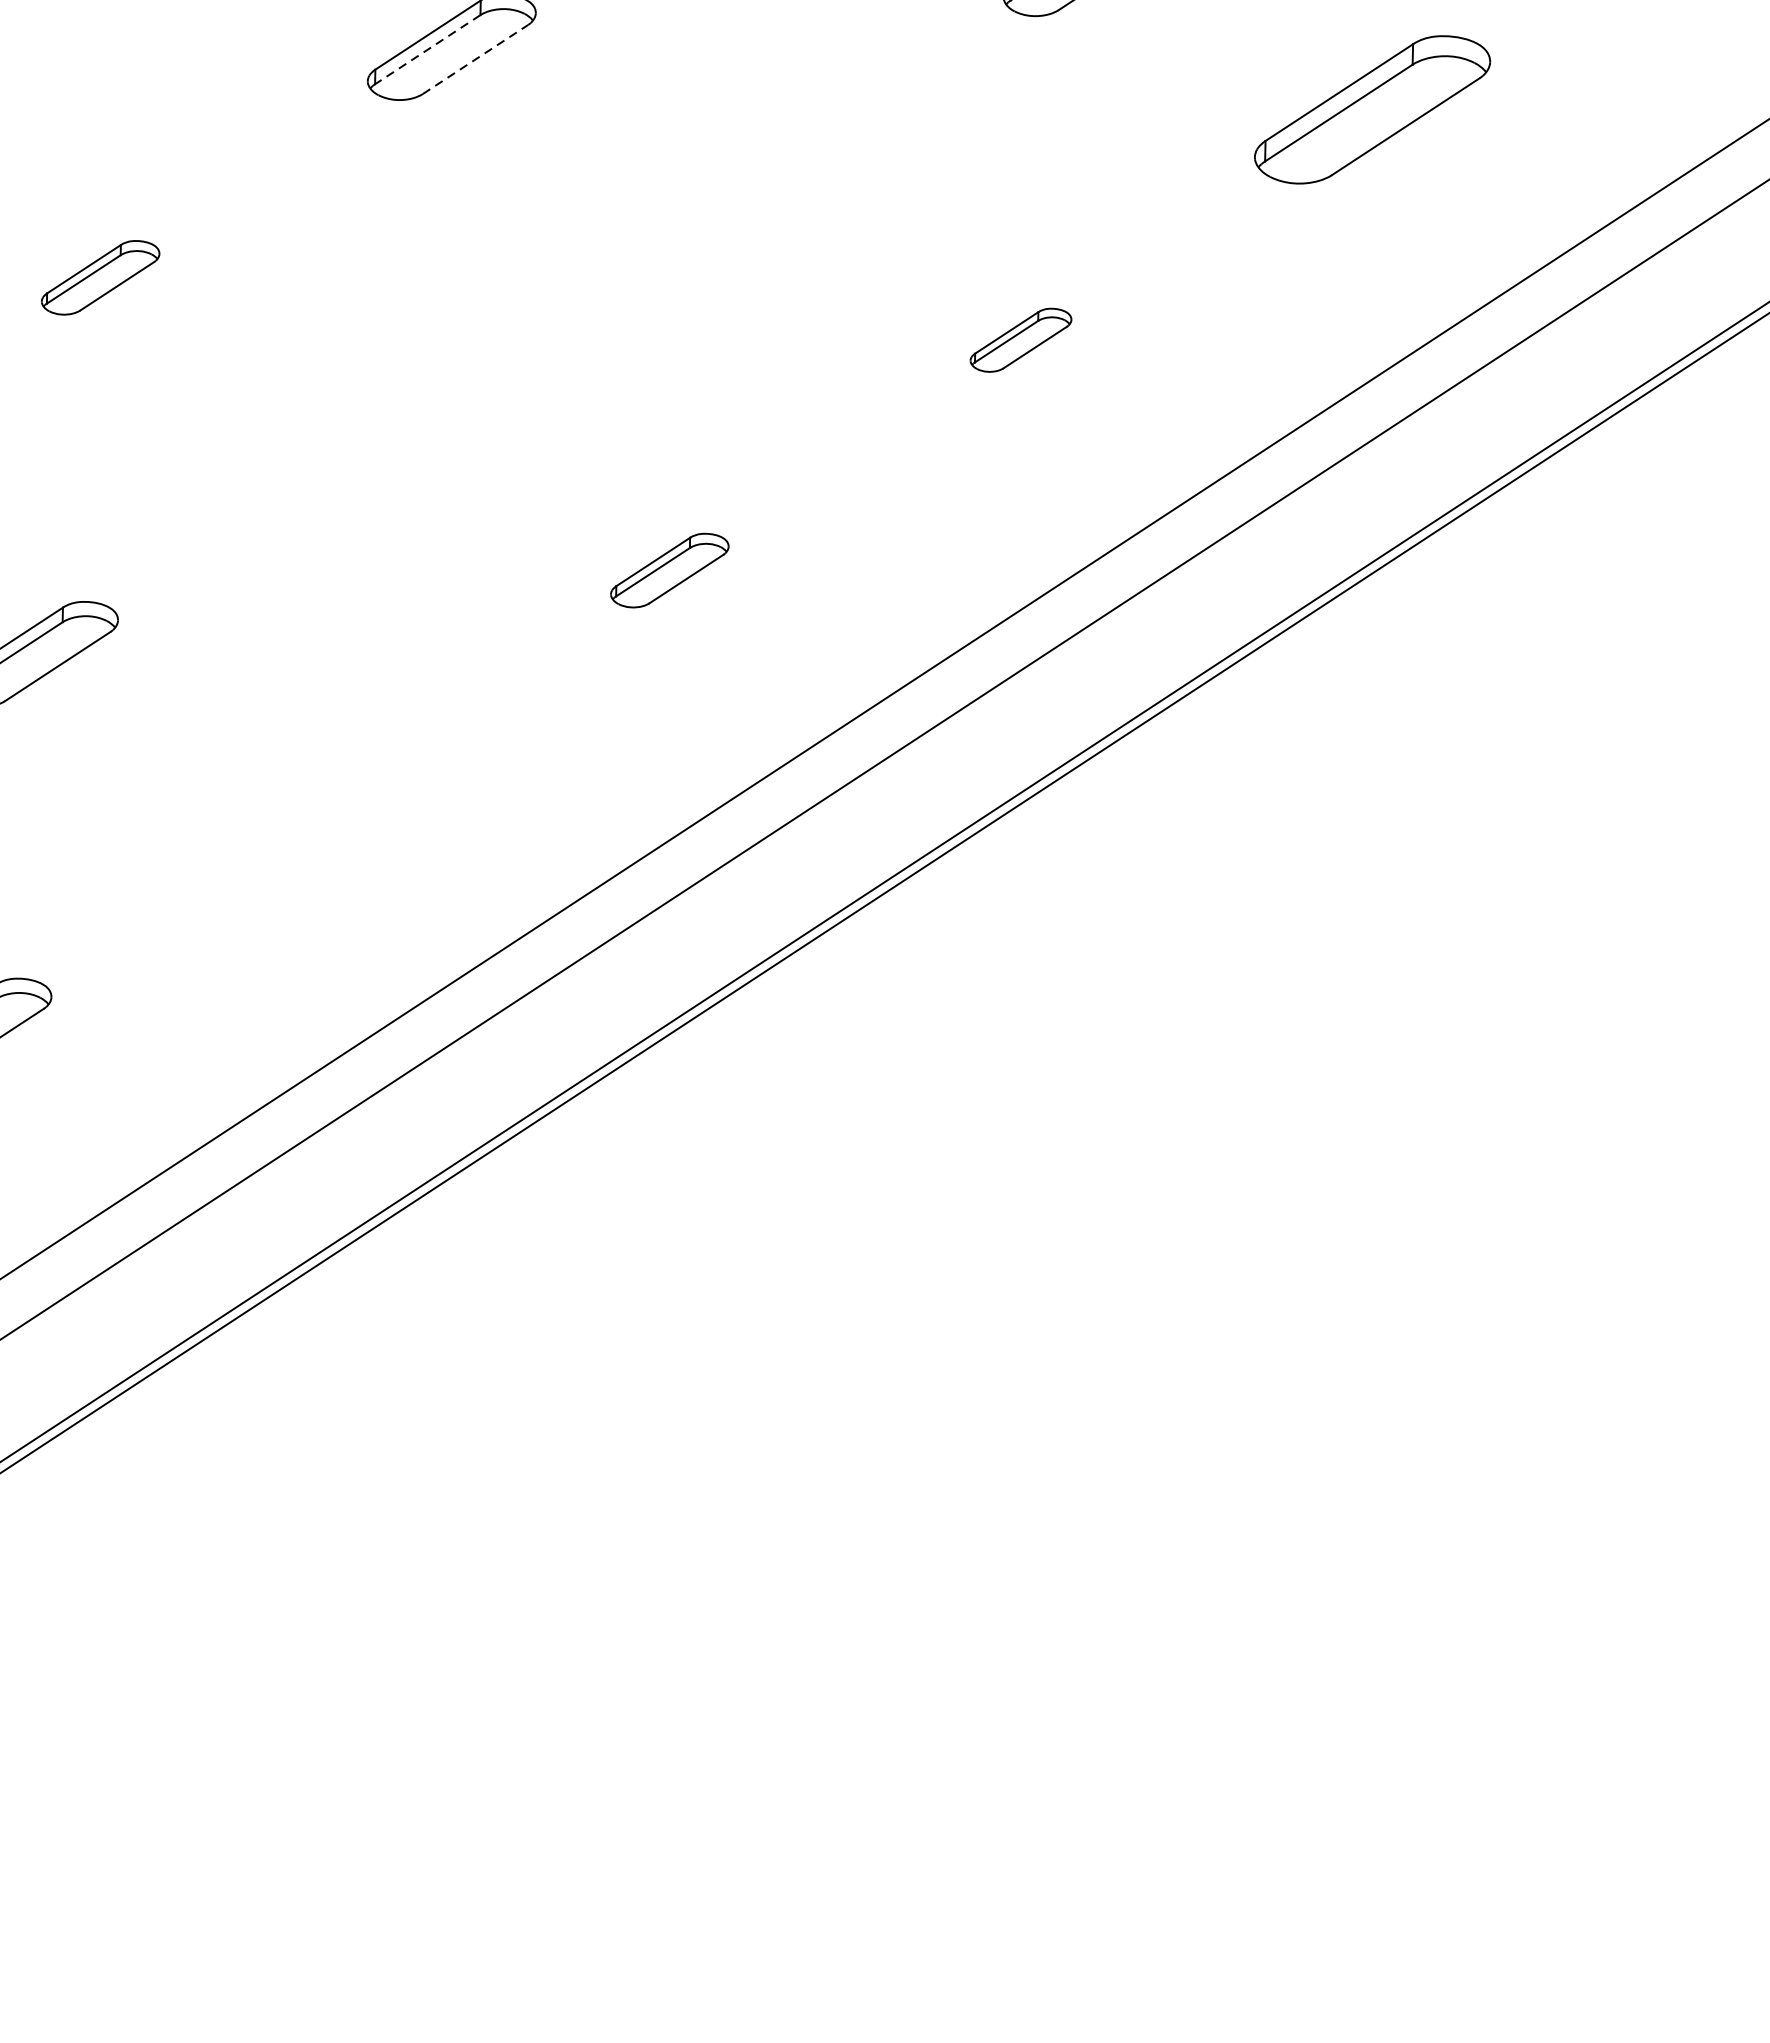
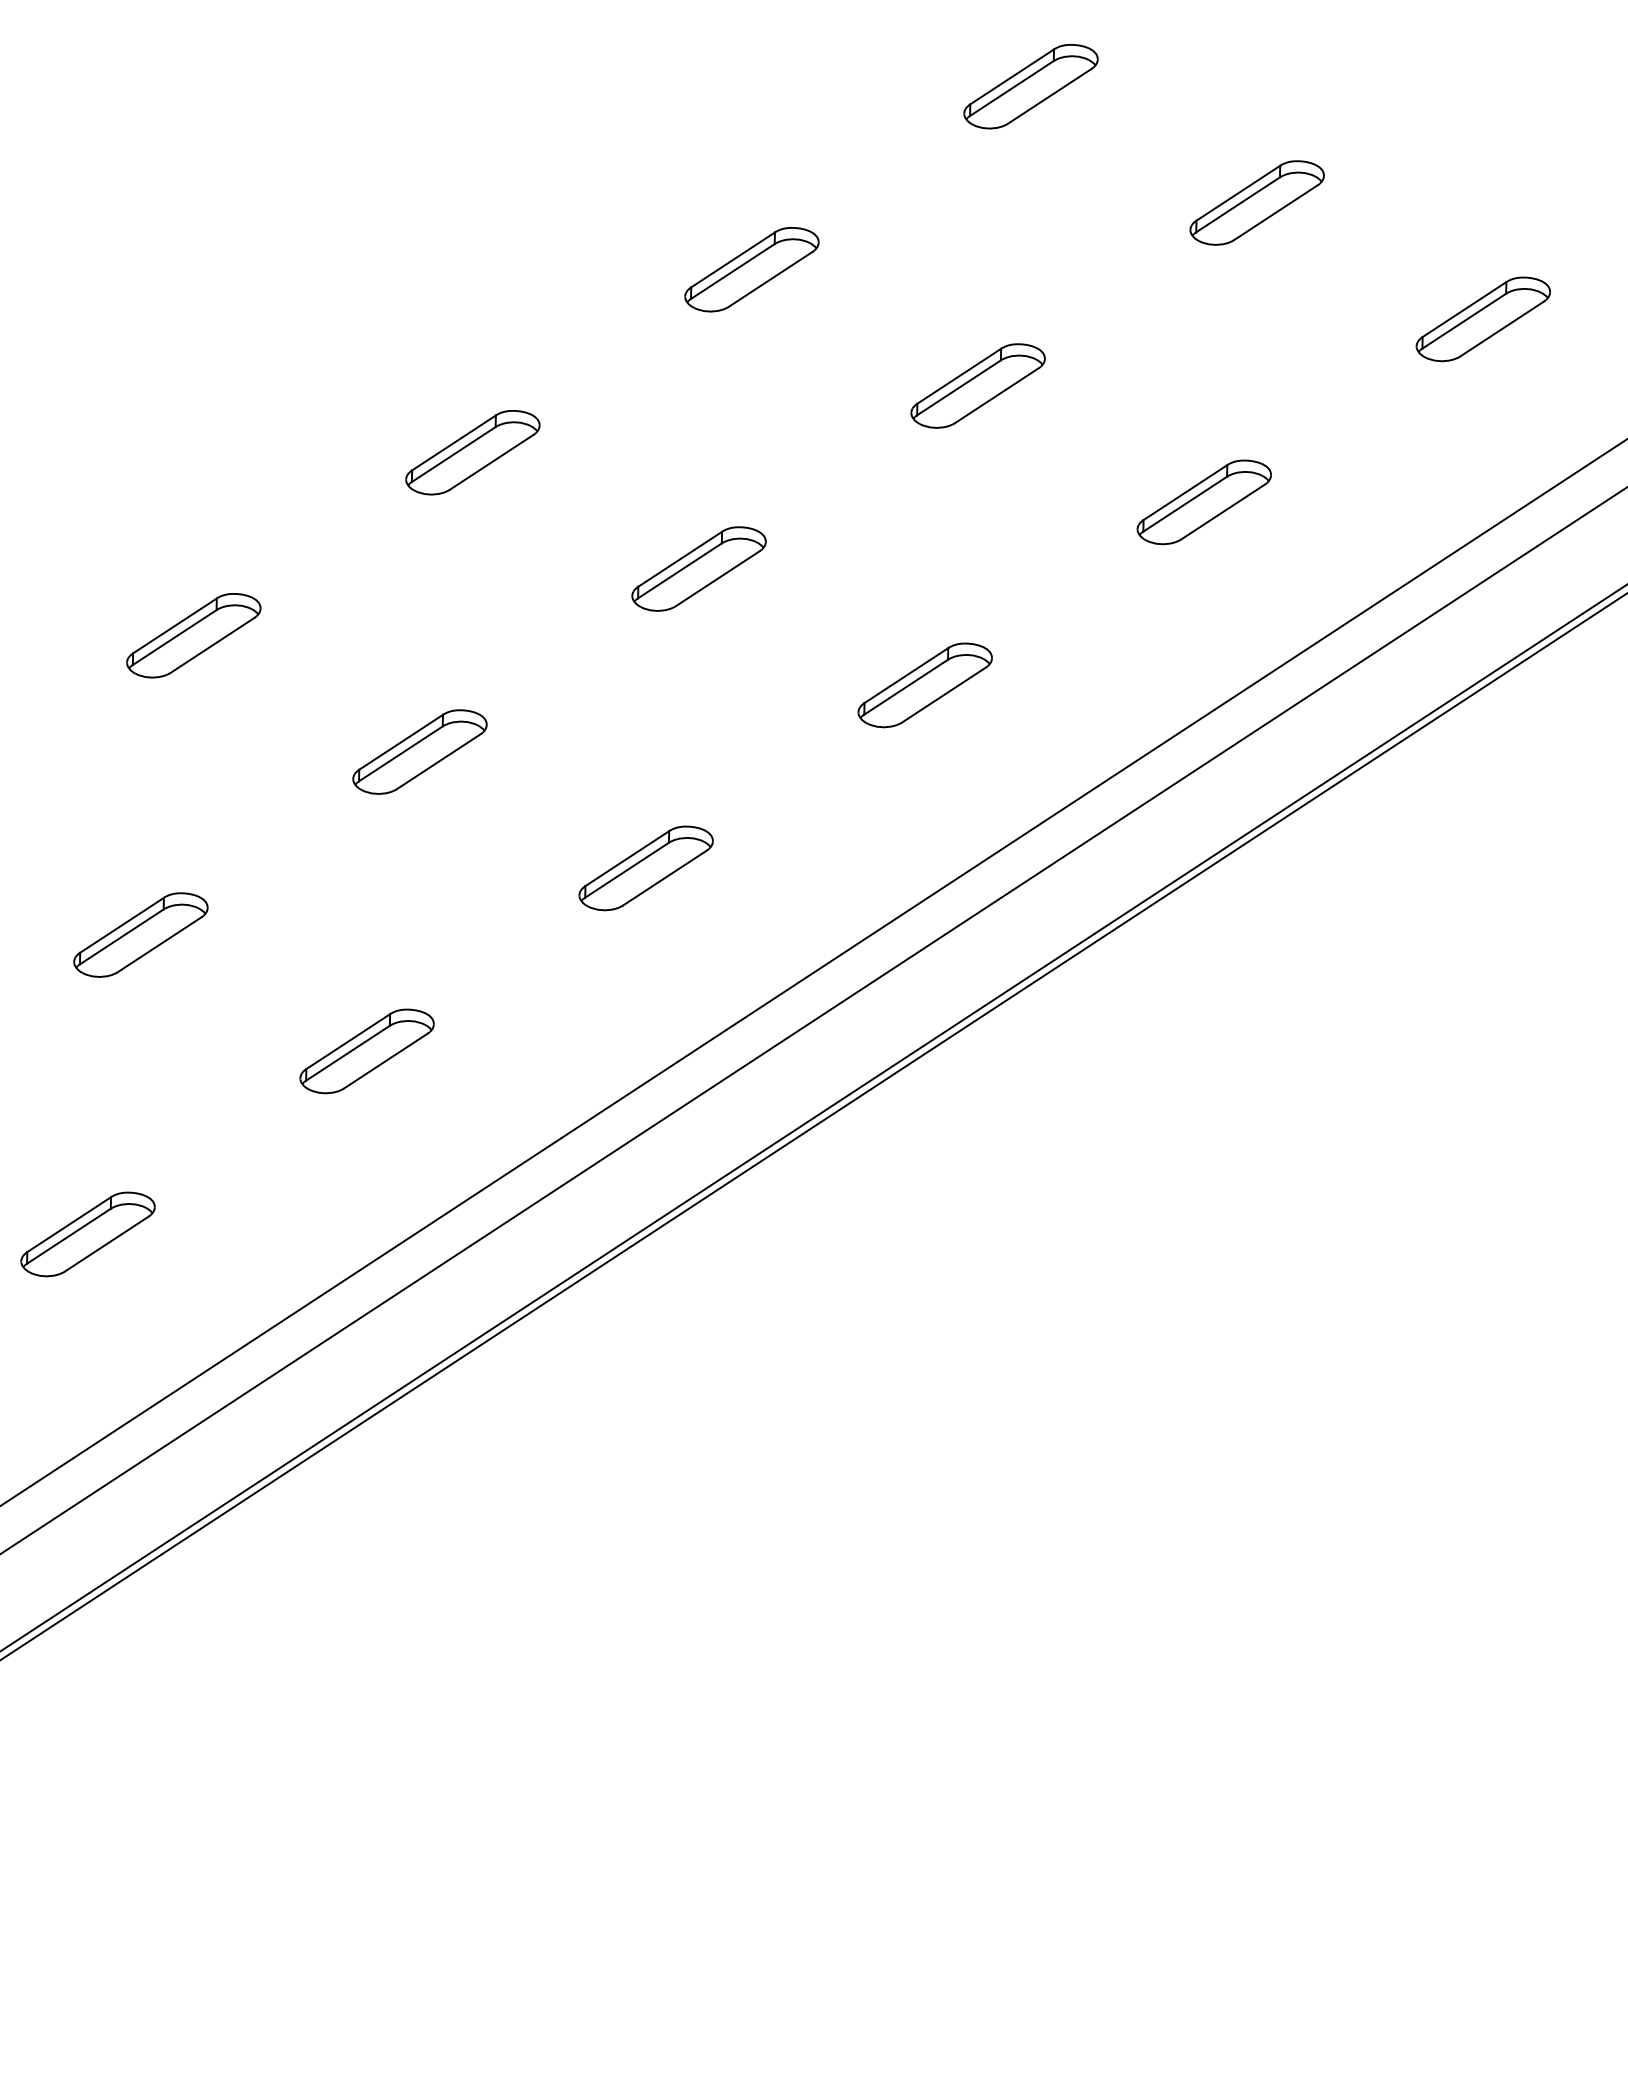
line: (427, 49) -> (453, 454), dashed -> solid
line: (476, 59) -> (492, 462), dashed -> solid
part: (1371, 110) -> (1203, 502), size x0.71
part: (735, 193) -> (698, 568), added
part: (100, 277) -> (193, 635), size x1.43
part: (1020, 340) -> (924, 685), size x1.67
part: (384, 423) -> (419, 751), added
part: (669, 570) -> (645, 868), size x1.43
part: (317, 801) -> (366, 1051), added

